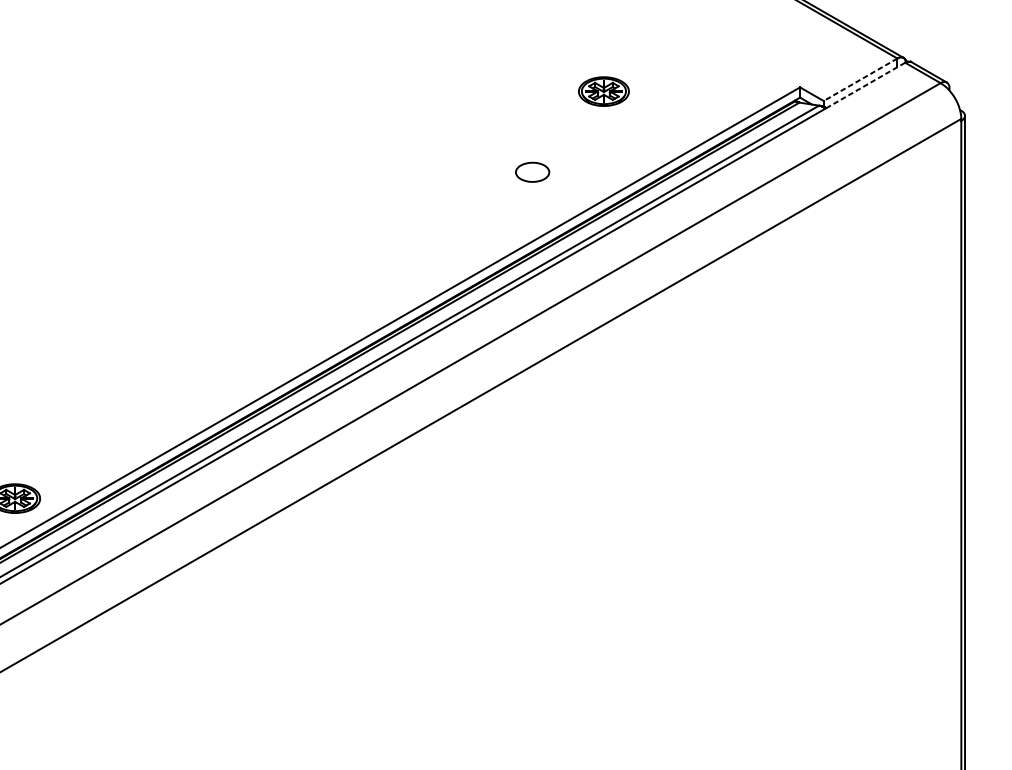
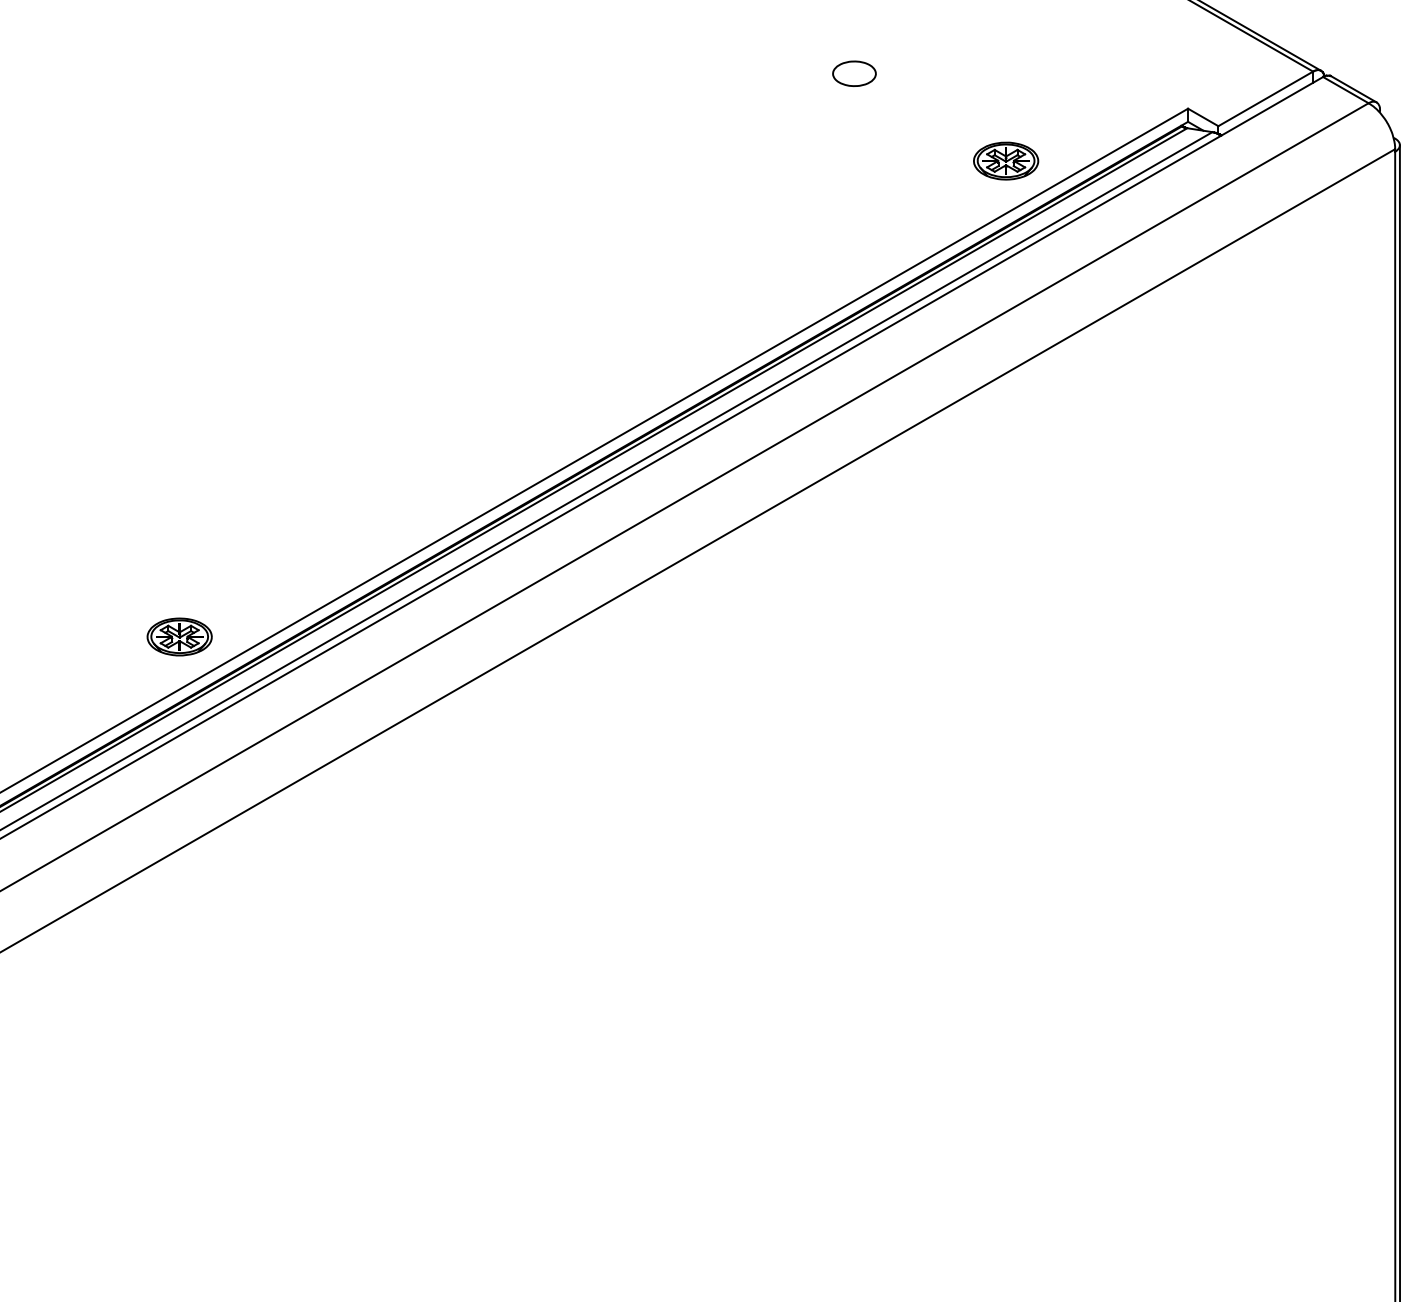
line: (860, 79) -> (1265, 98), dashed -> solid
line: (865, 85) -> (1272, 106), dashed -> solid
part: (604, 91) -> (1006, 160), moved
part: (532, 172) -> (854, 73), moved

